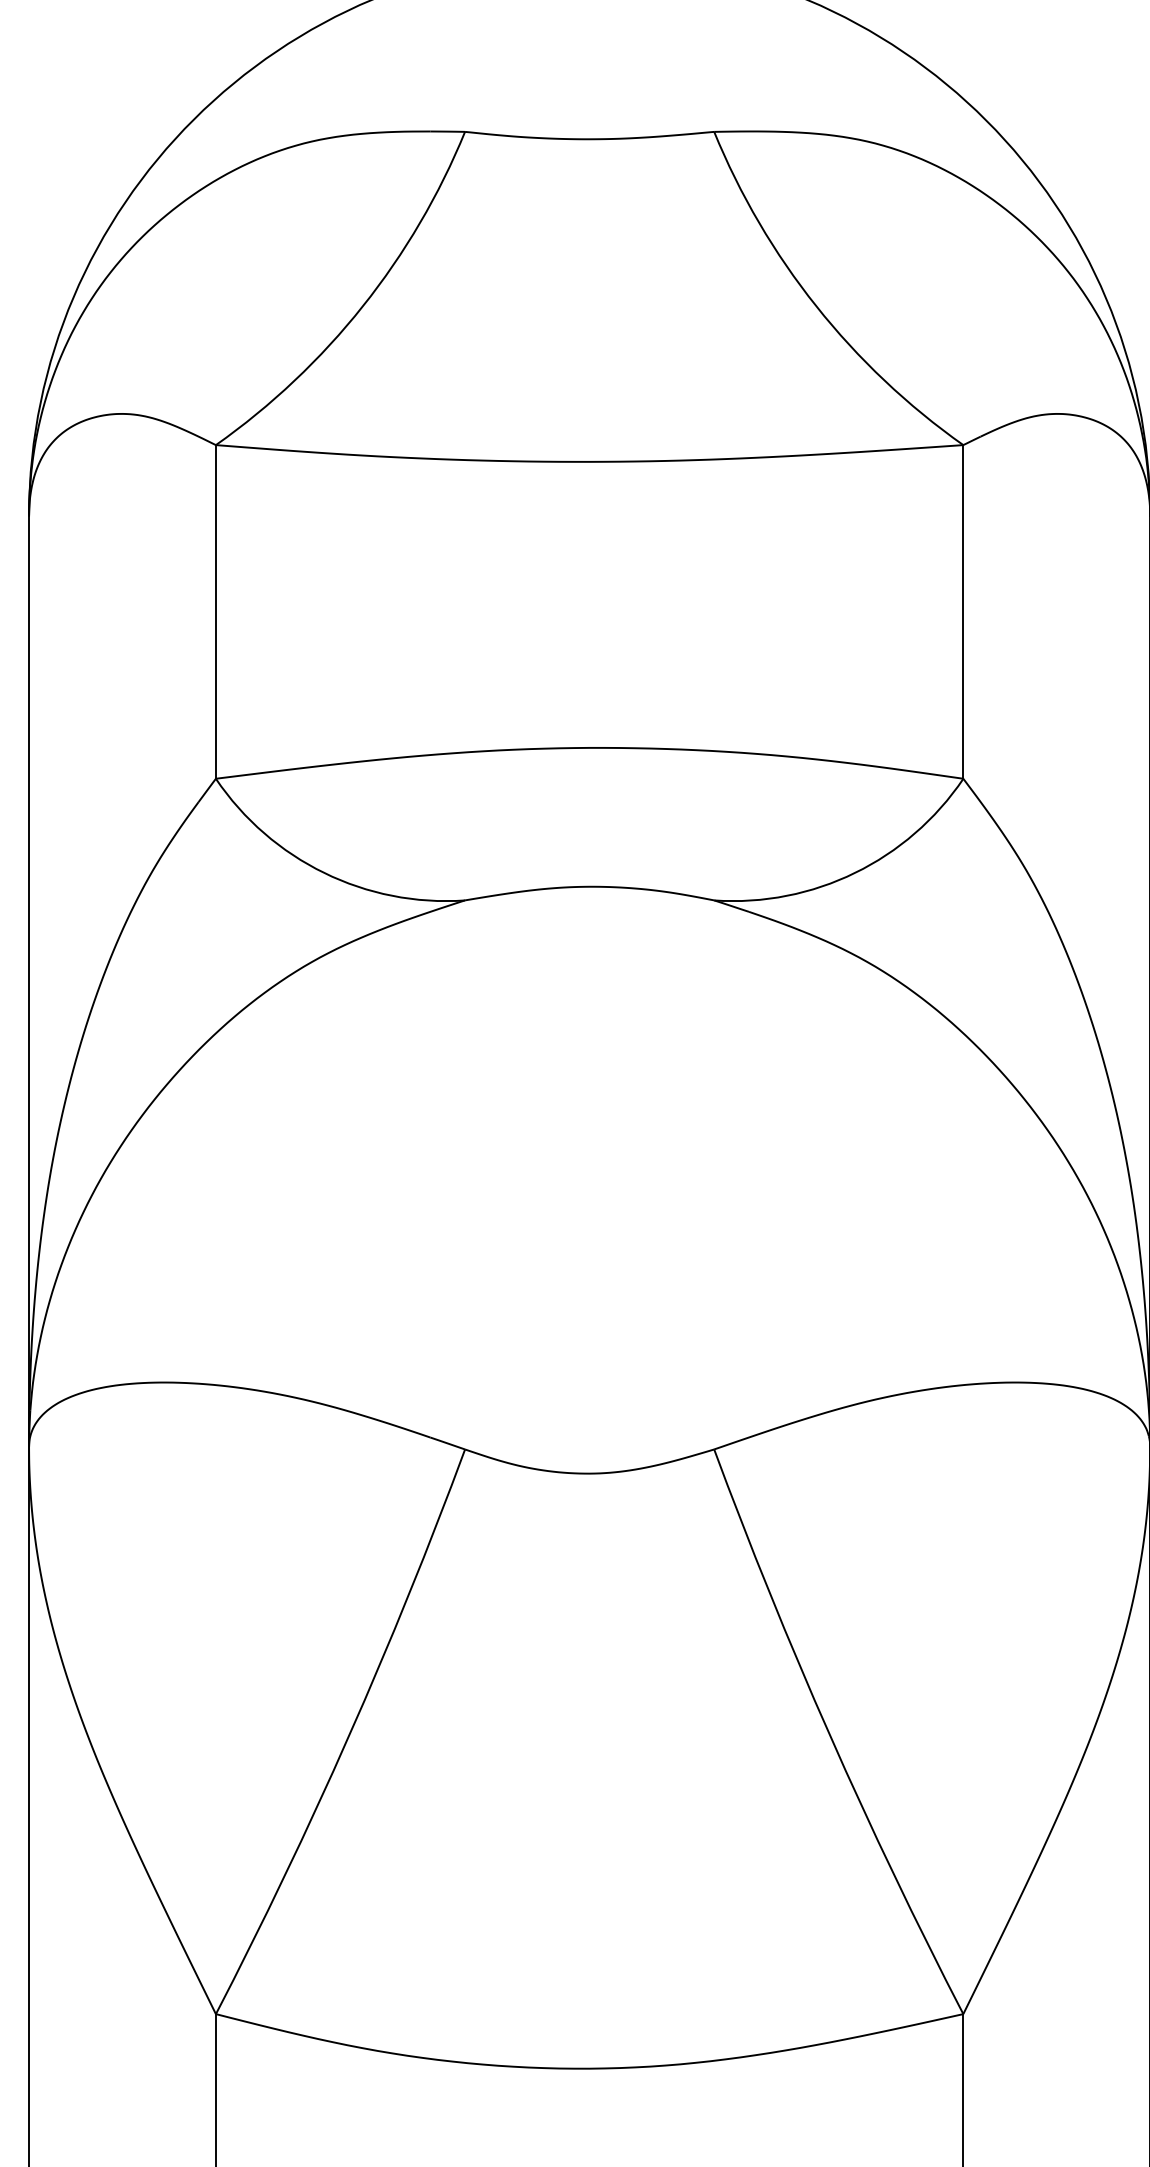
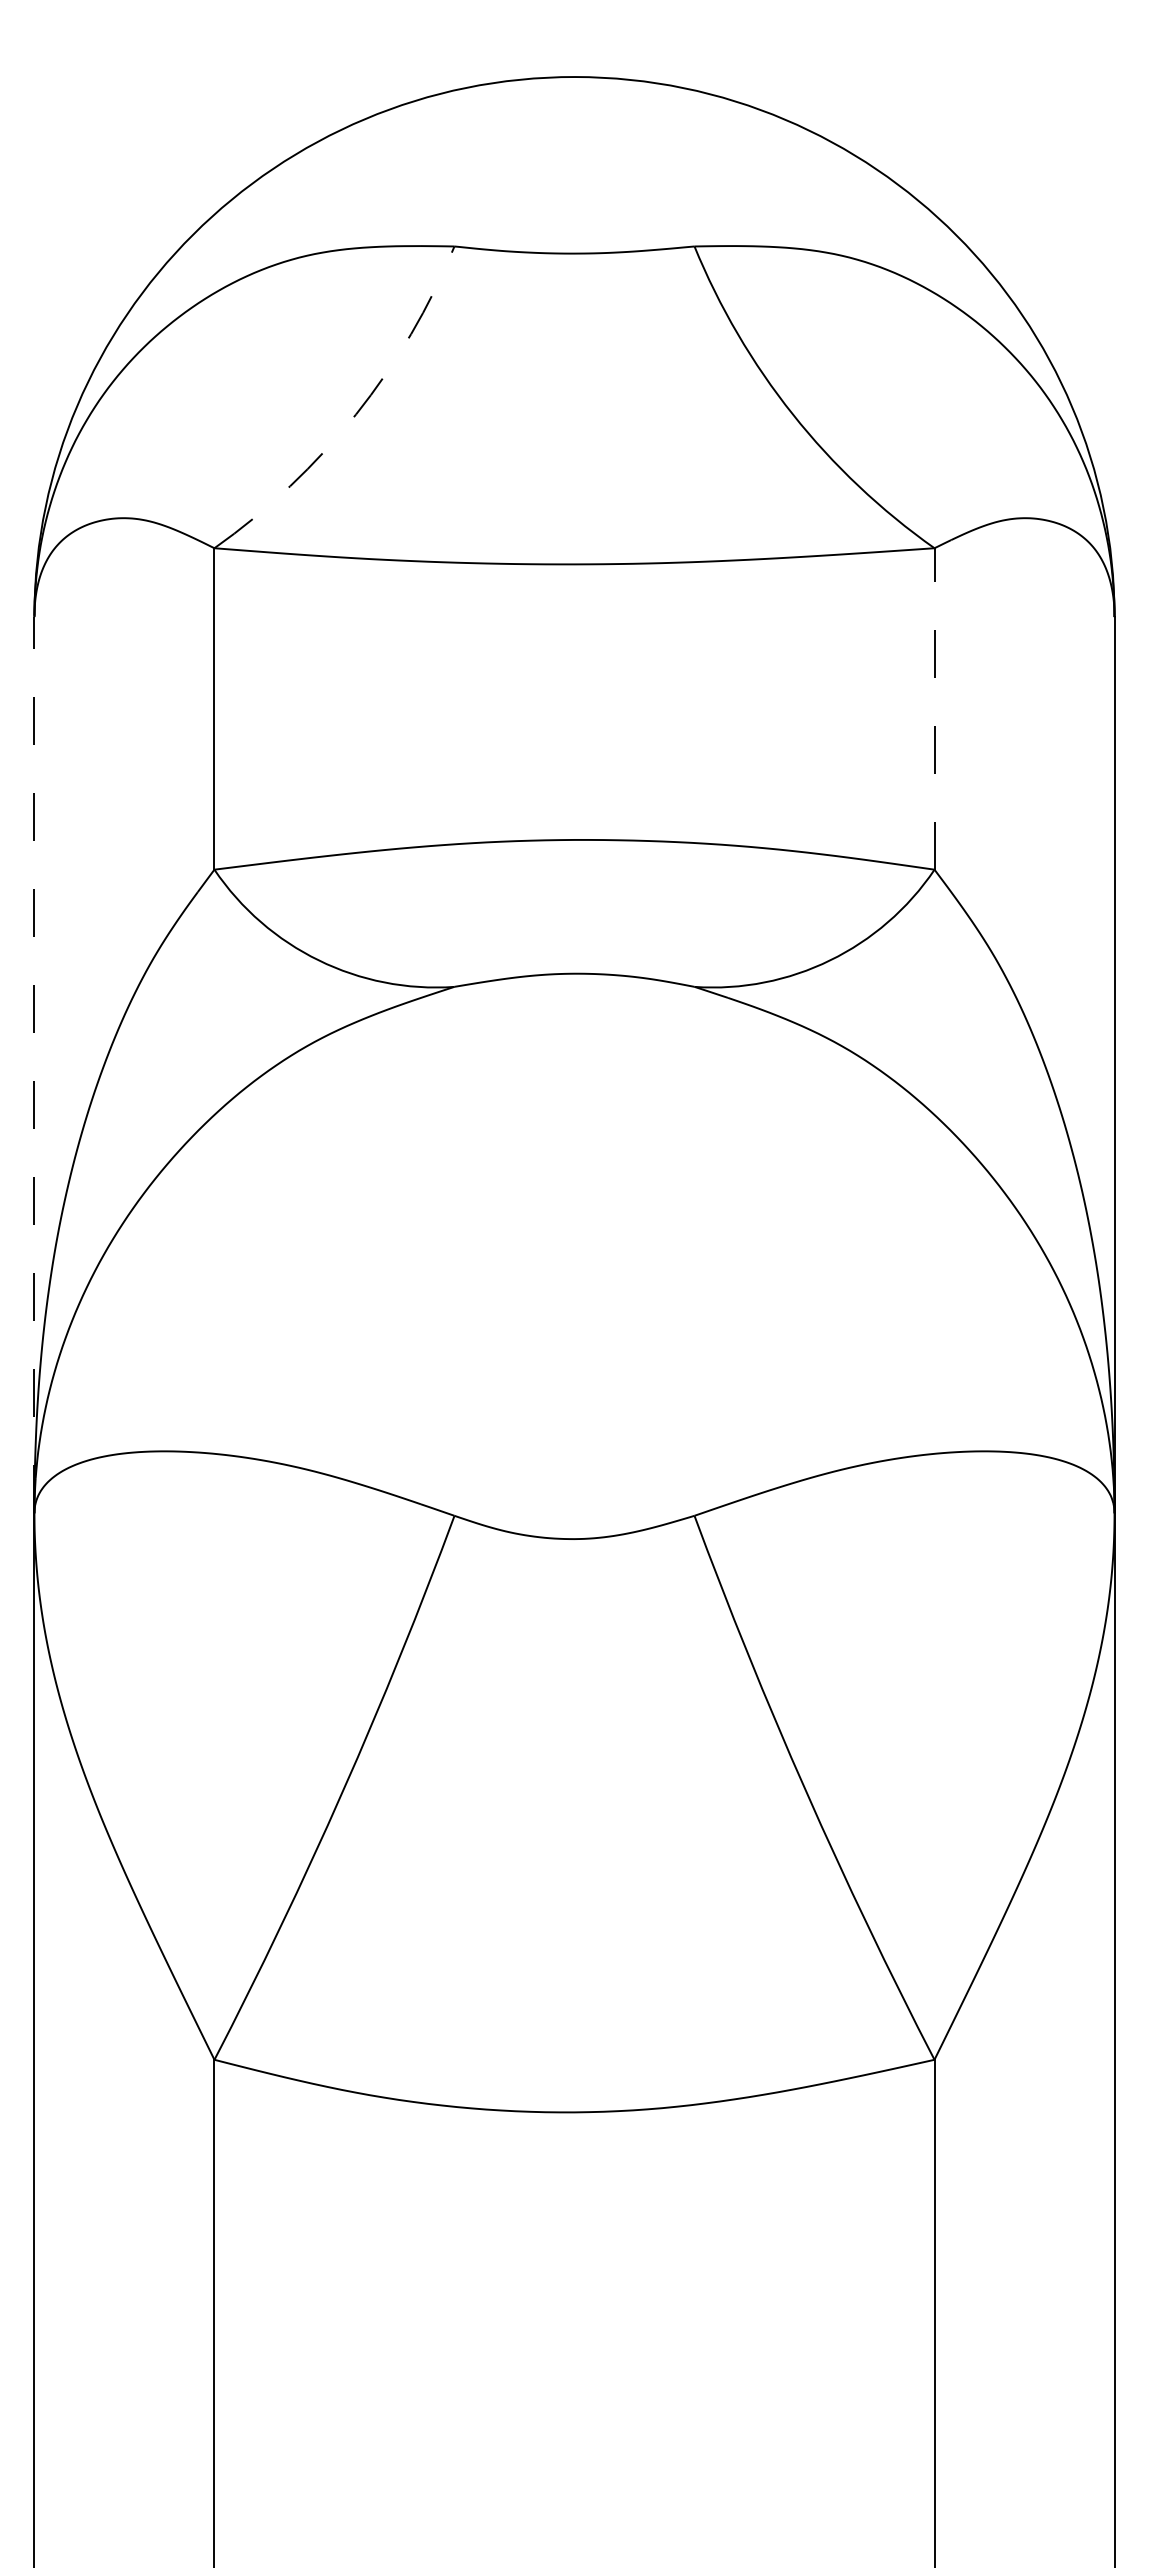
arc: (363, 306) -> (356, 414), solid -> dashed
line: (963, 611) -> (934, 708), solid -> dashed
line: (29, 980) -> (34, 1064), solid -> dashed

